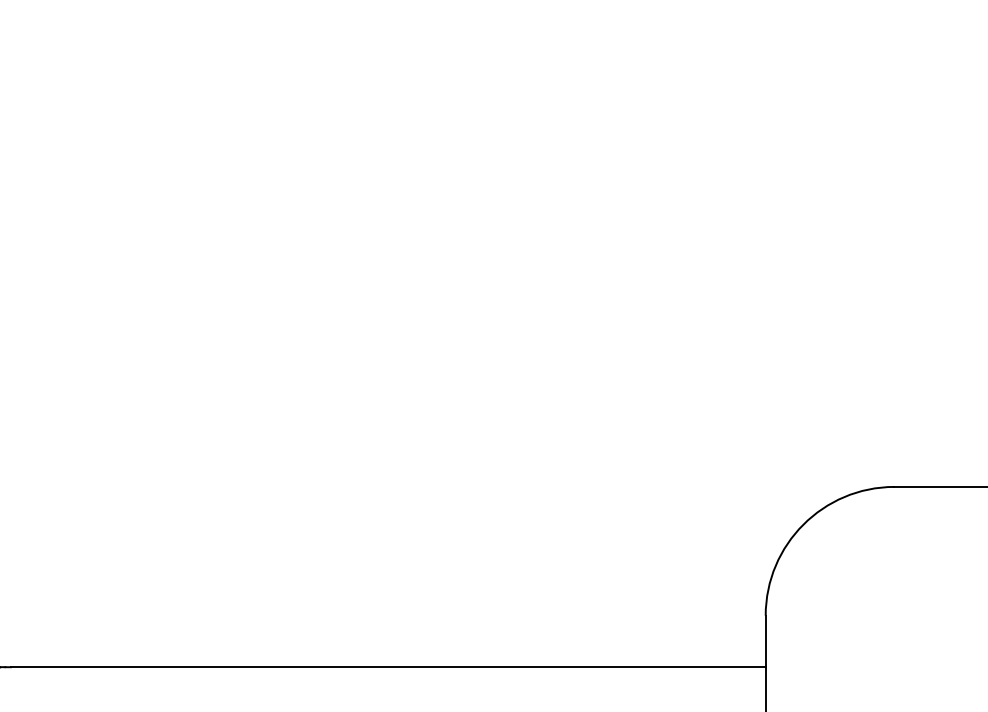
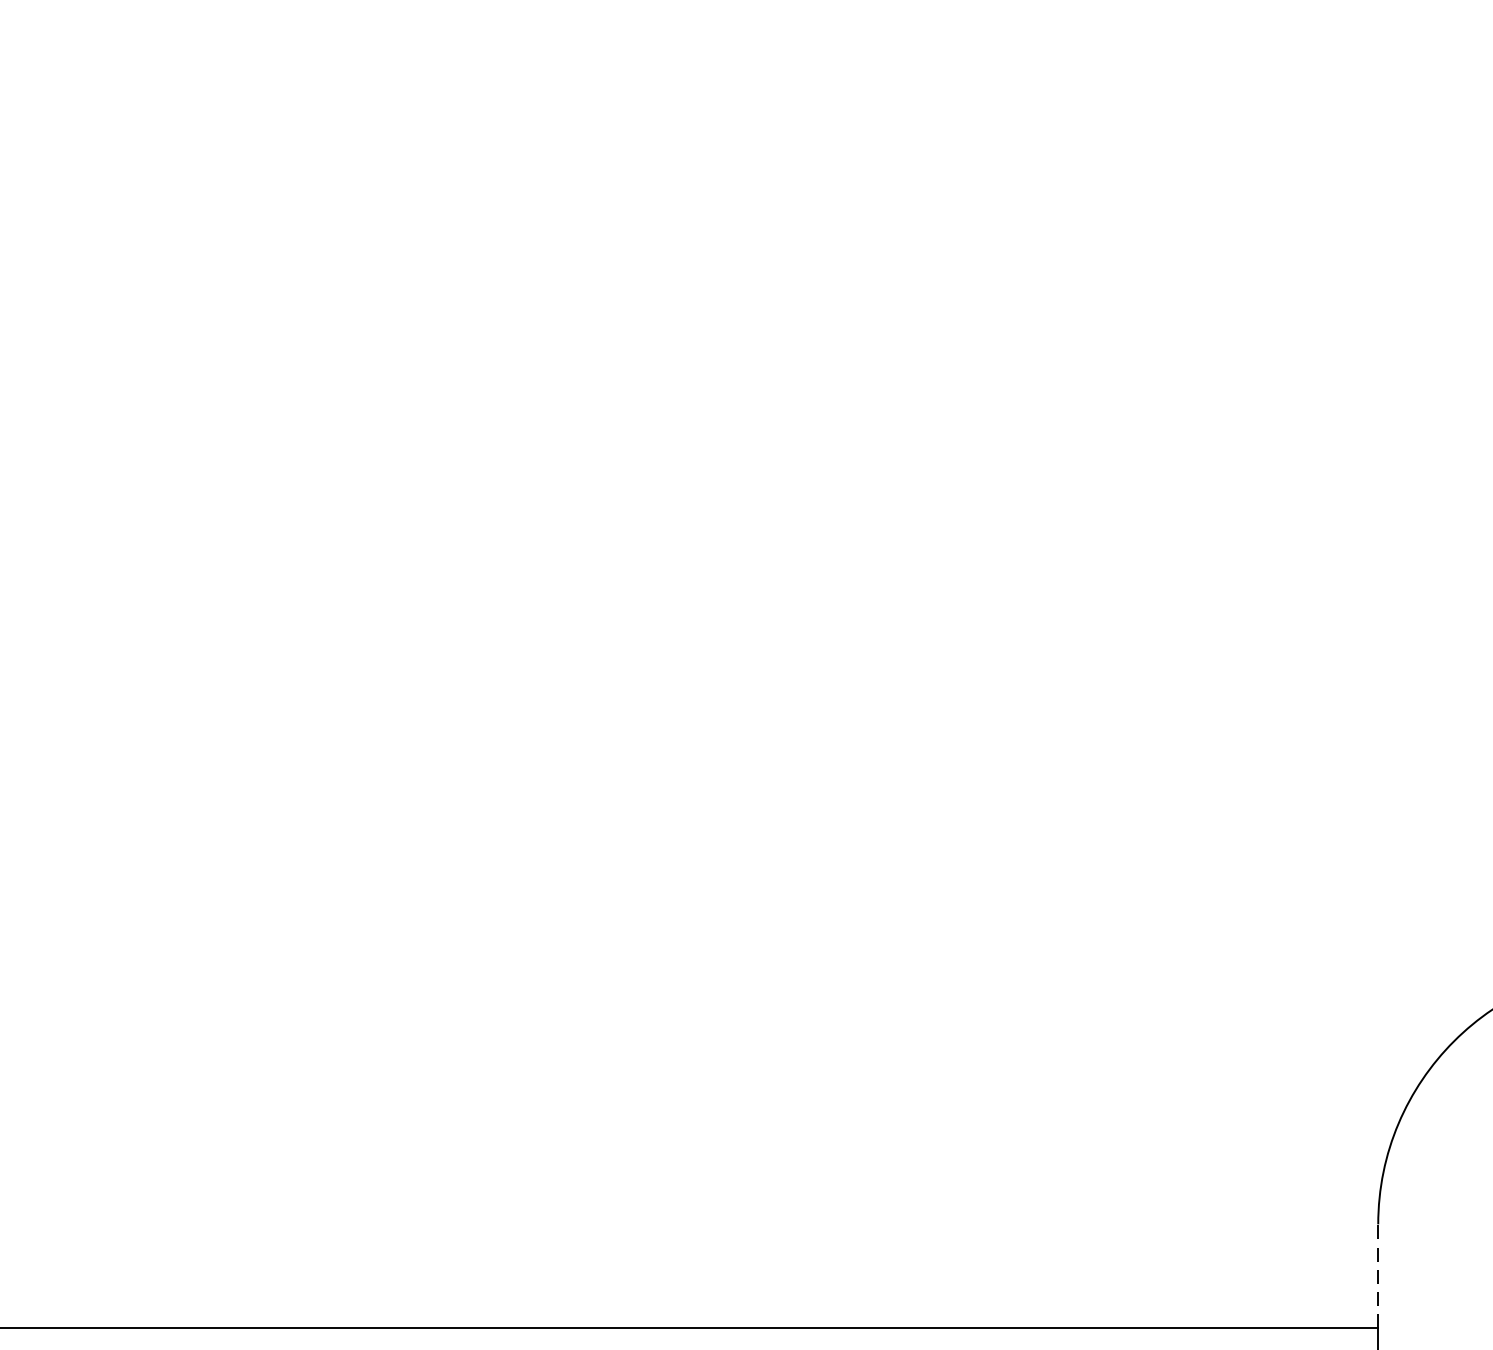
line: (765, 641) -> (1377, 1276), solid -> dashed

